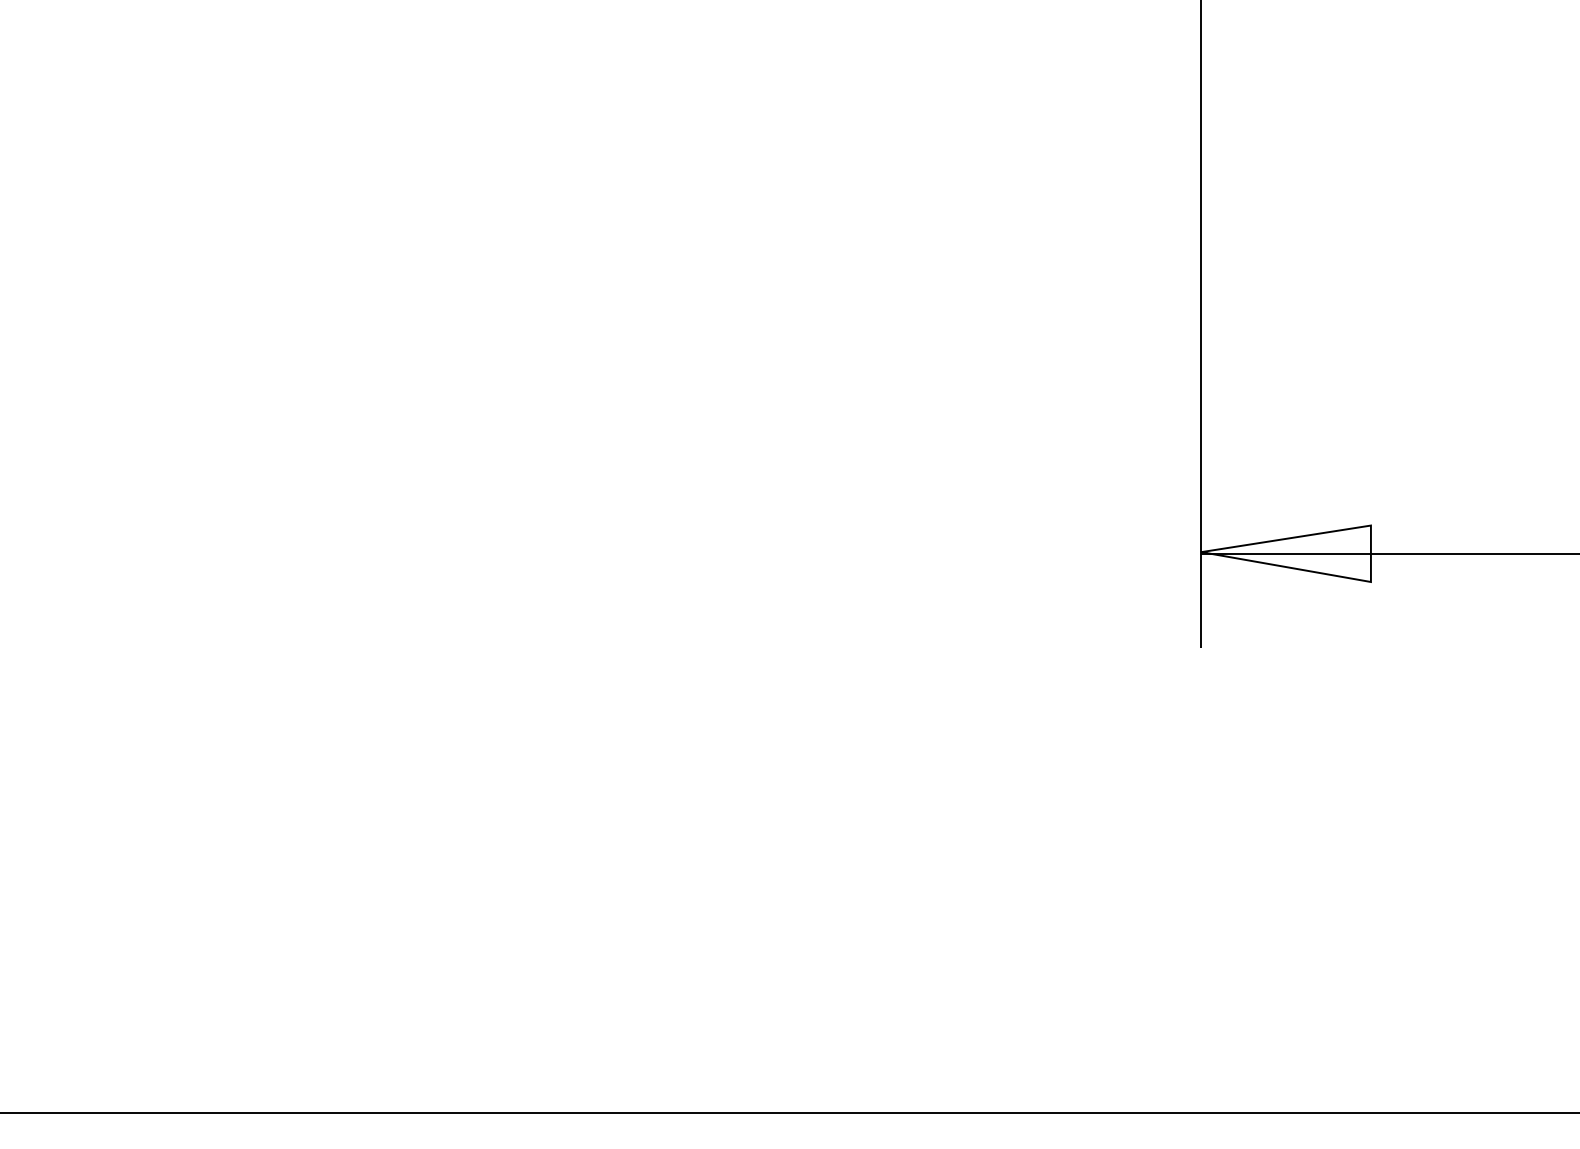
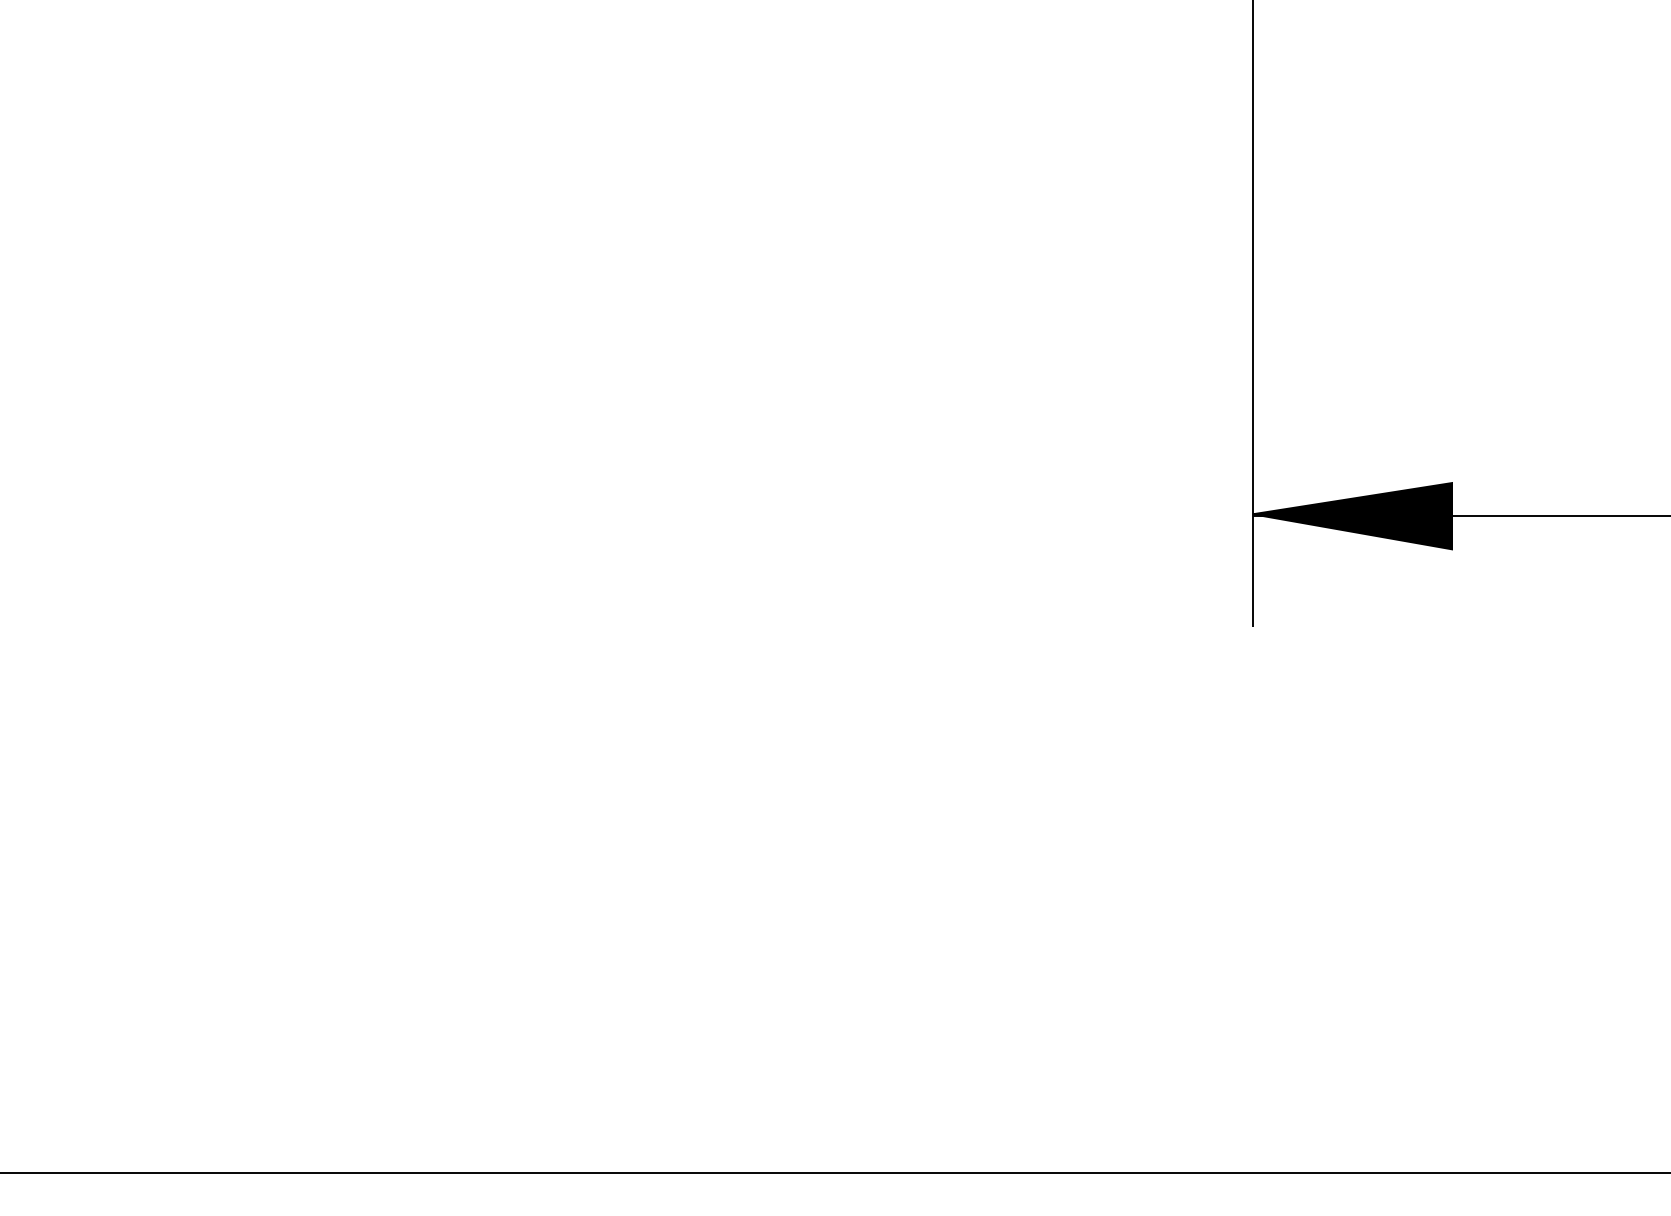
fill: (1285, 553) -> (1351, 515), added

